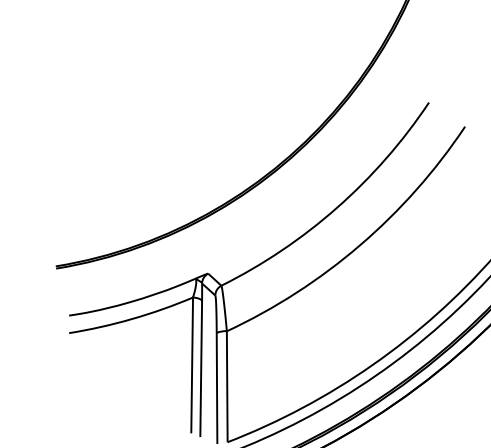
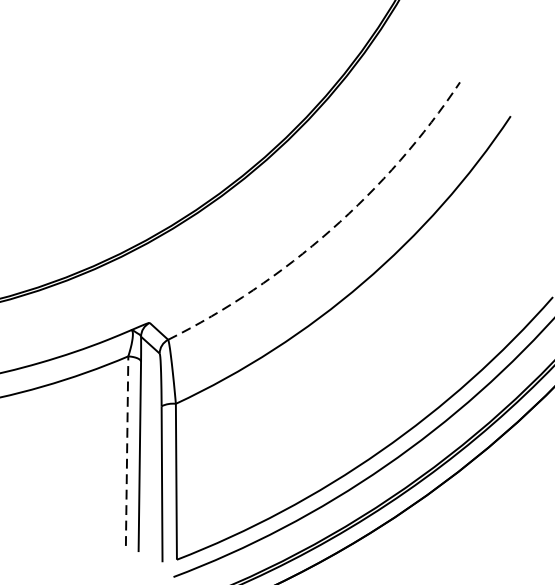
arc: (337, 207) -> (331, 229), solid -> dashed
line: (192, 364) -> (127, 450), solid -> dashed

